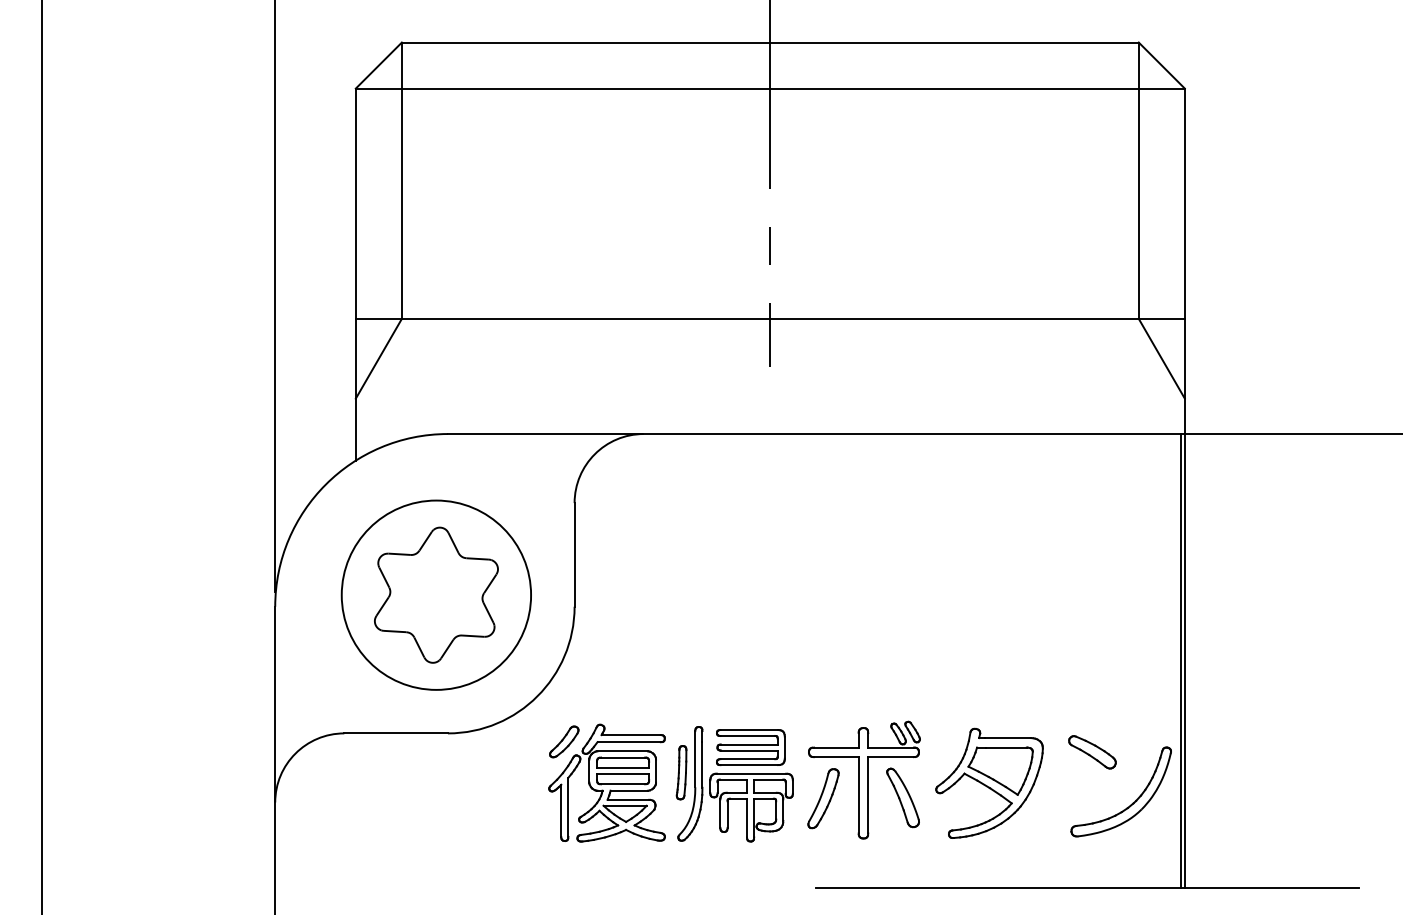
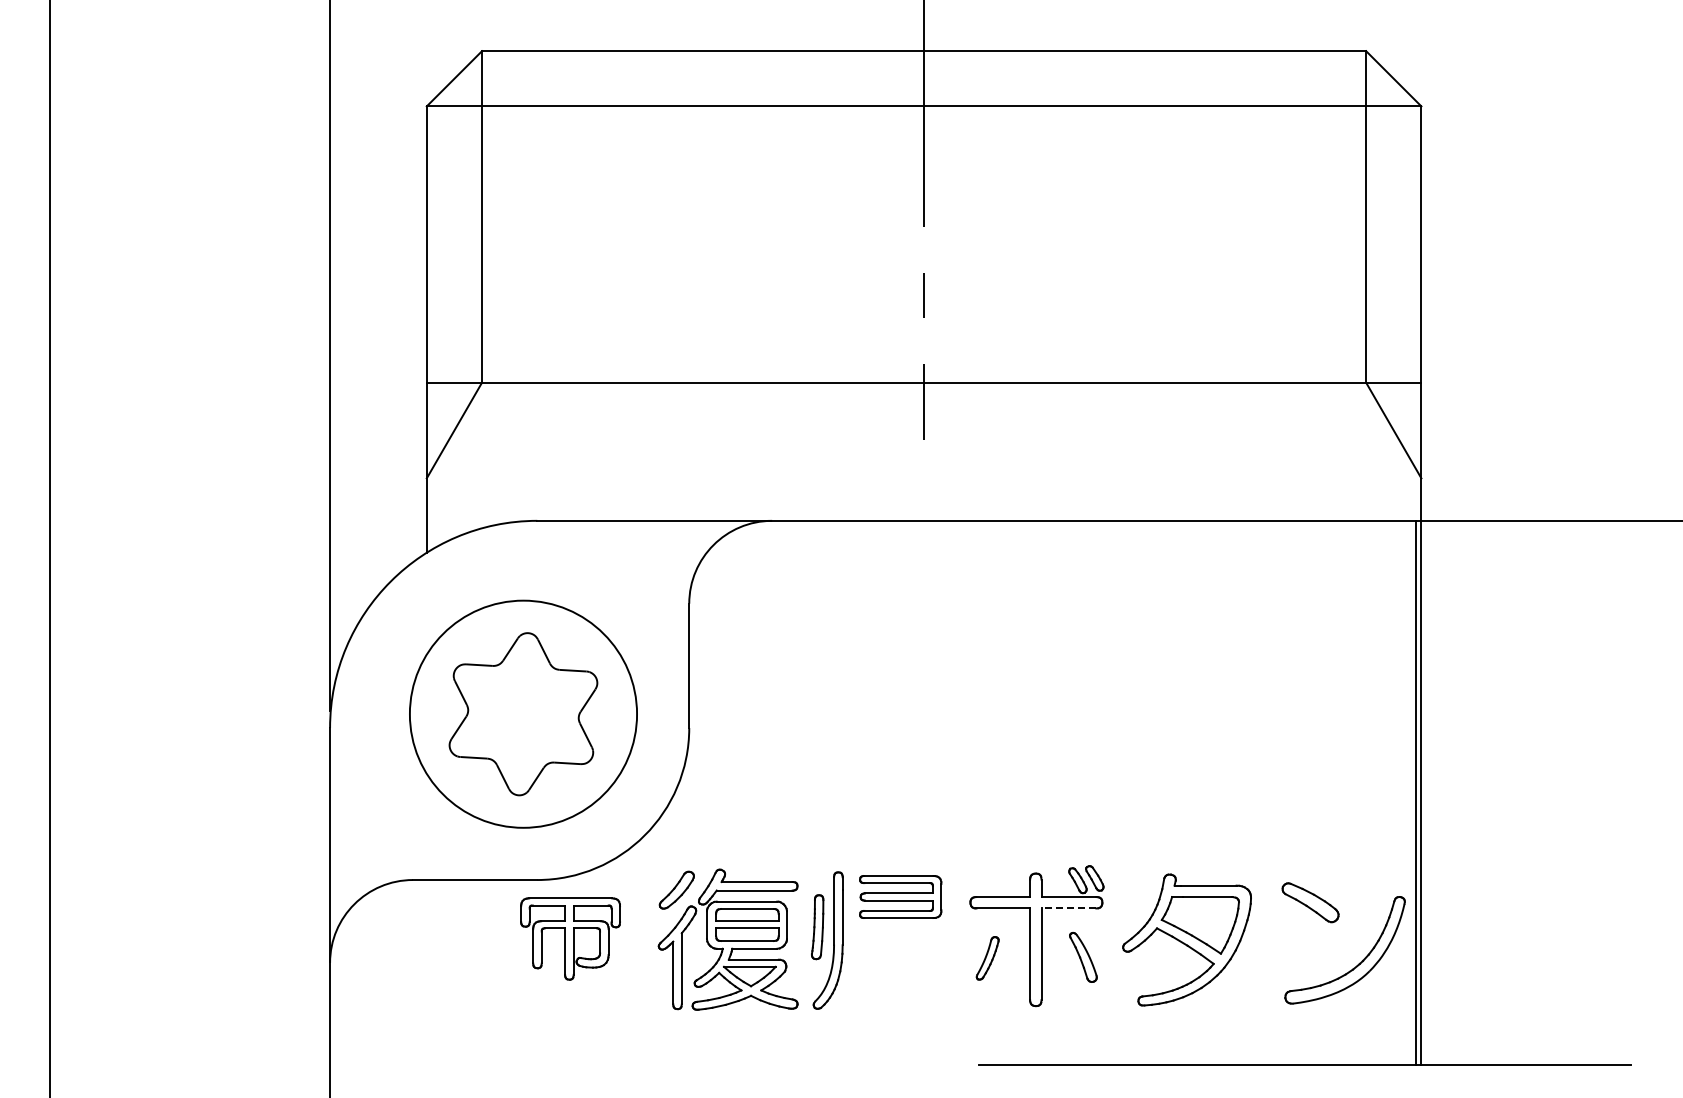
line: (890, 757) -> (1068, 908), solid -> dashed
part: (903, 797) -> (1083, 957), size x0.7
part: (823, 798) -> (987, 958), size x0.6
part: (751, 807) -> (570, 938), moved

